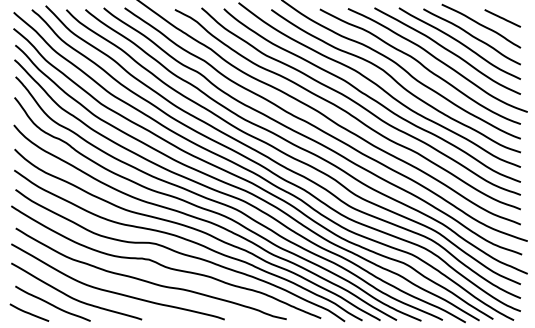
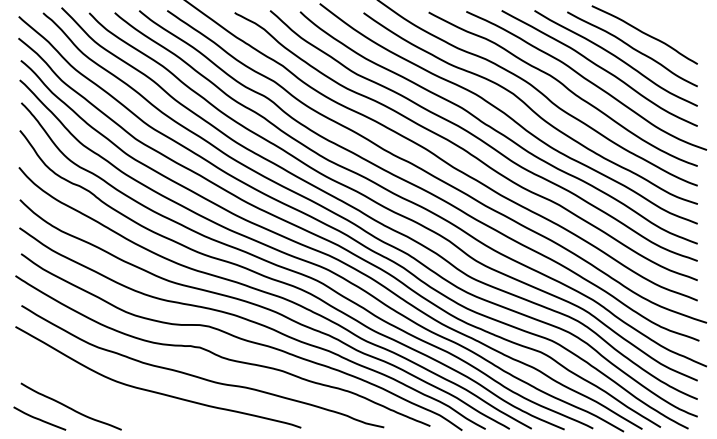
line: (502, 18) -> (673, 24), removed
curve: (73, 297) -> (98, 398), removed

